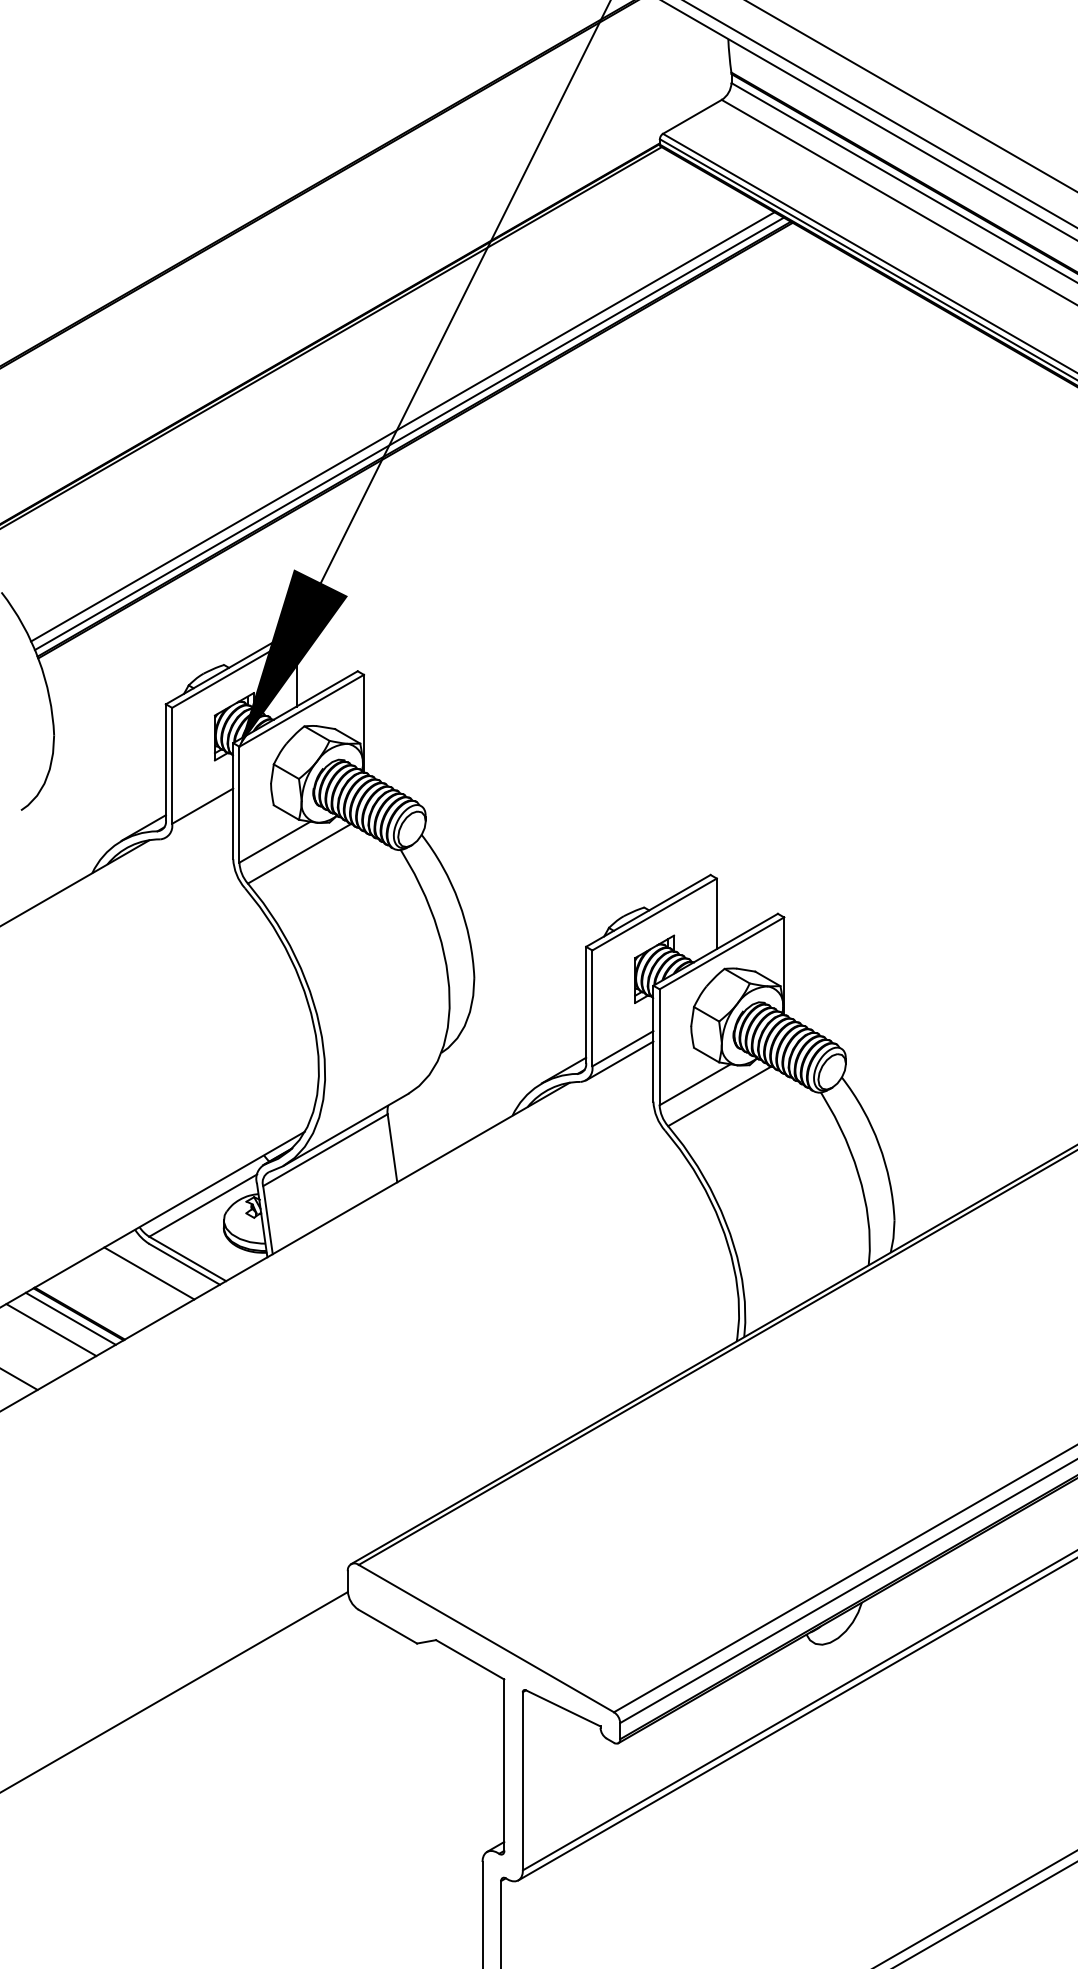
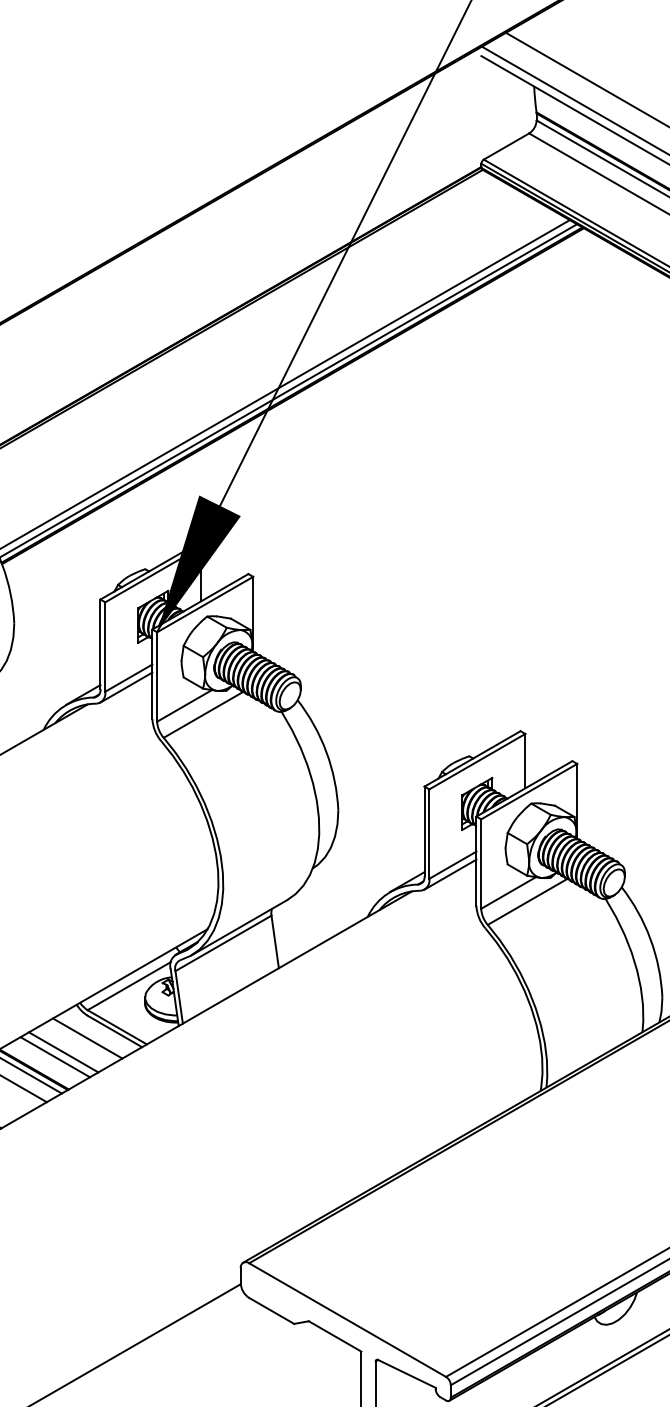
line: (199, 818) -> (126, 687), added
line: (118, 1291) -> (63, 1052), added
line: (107, 1297) -> (55, 1057), added

